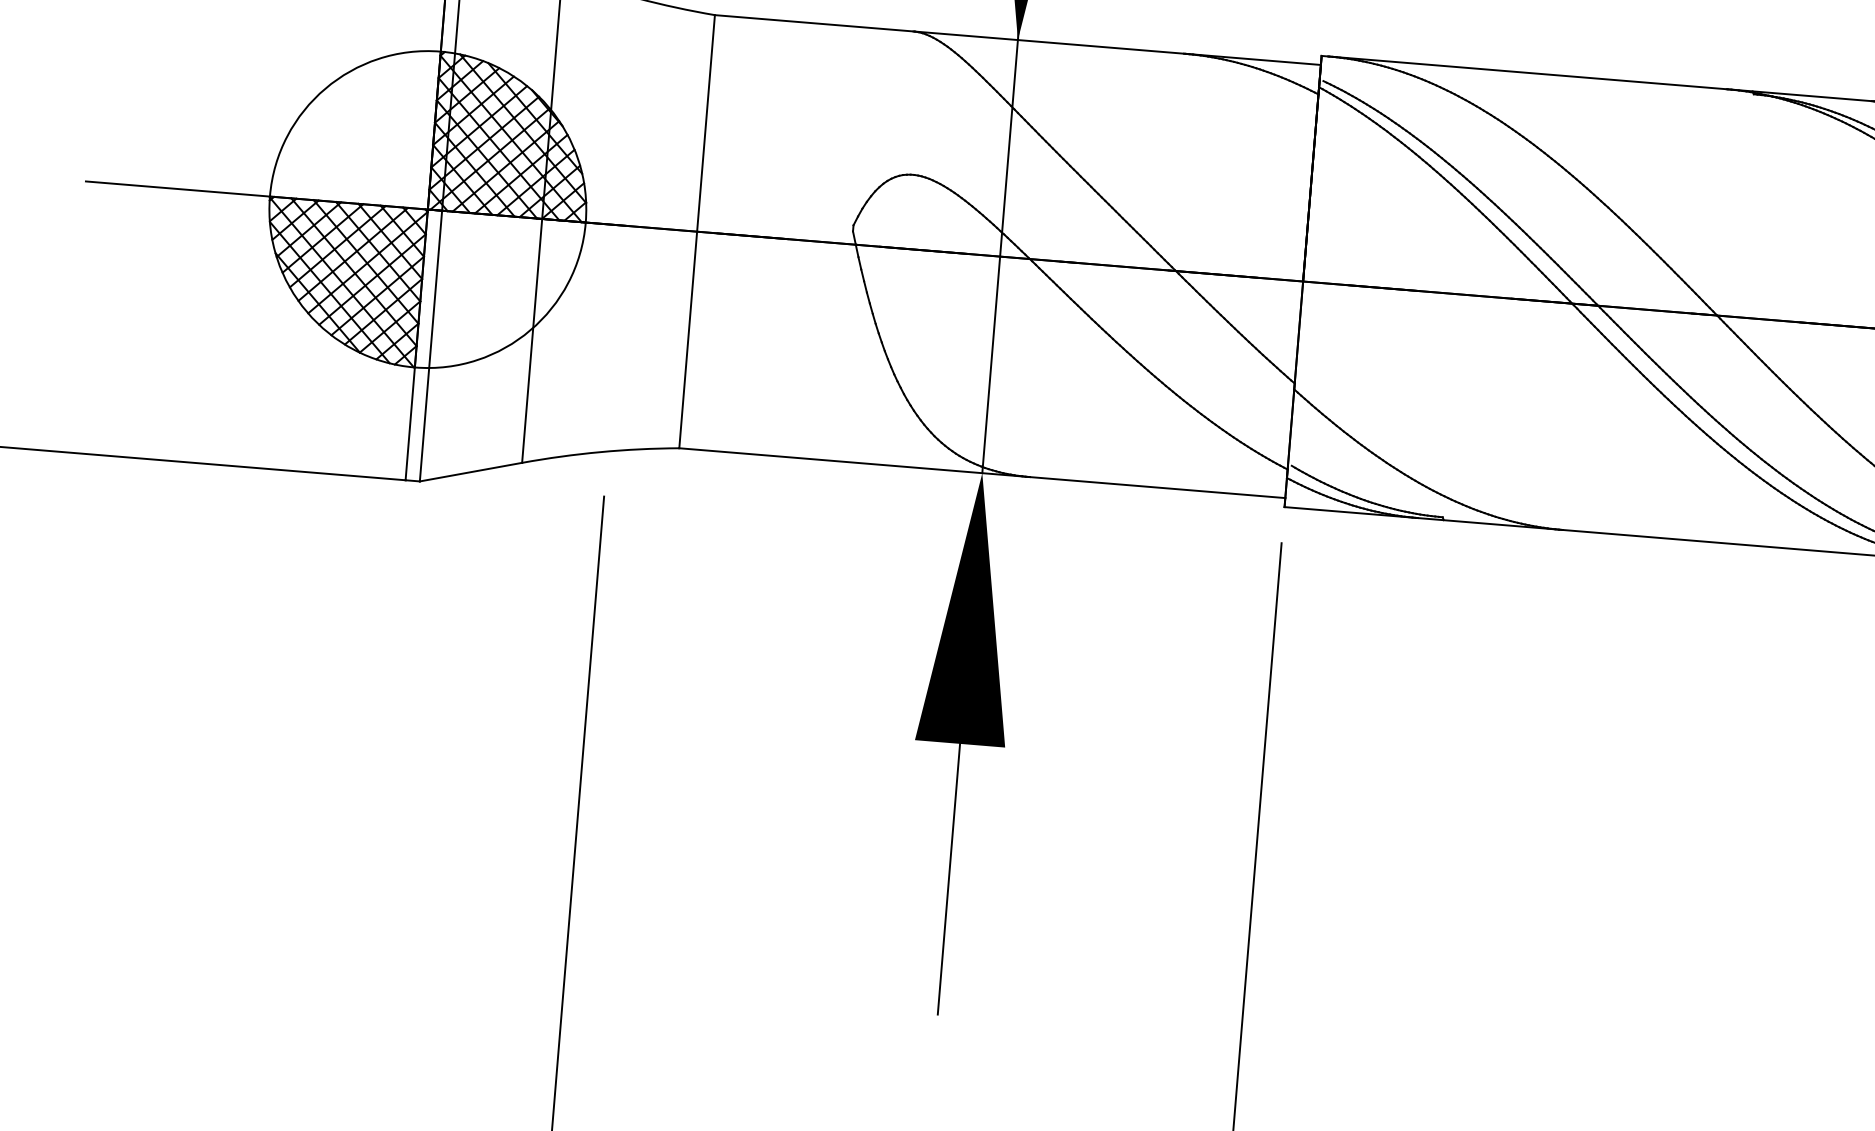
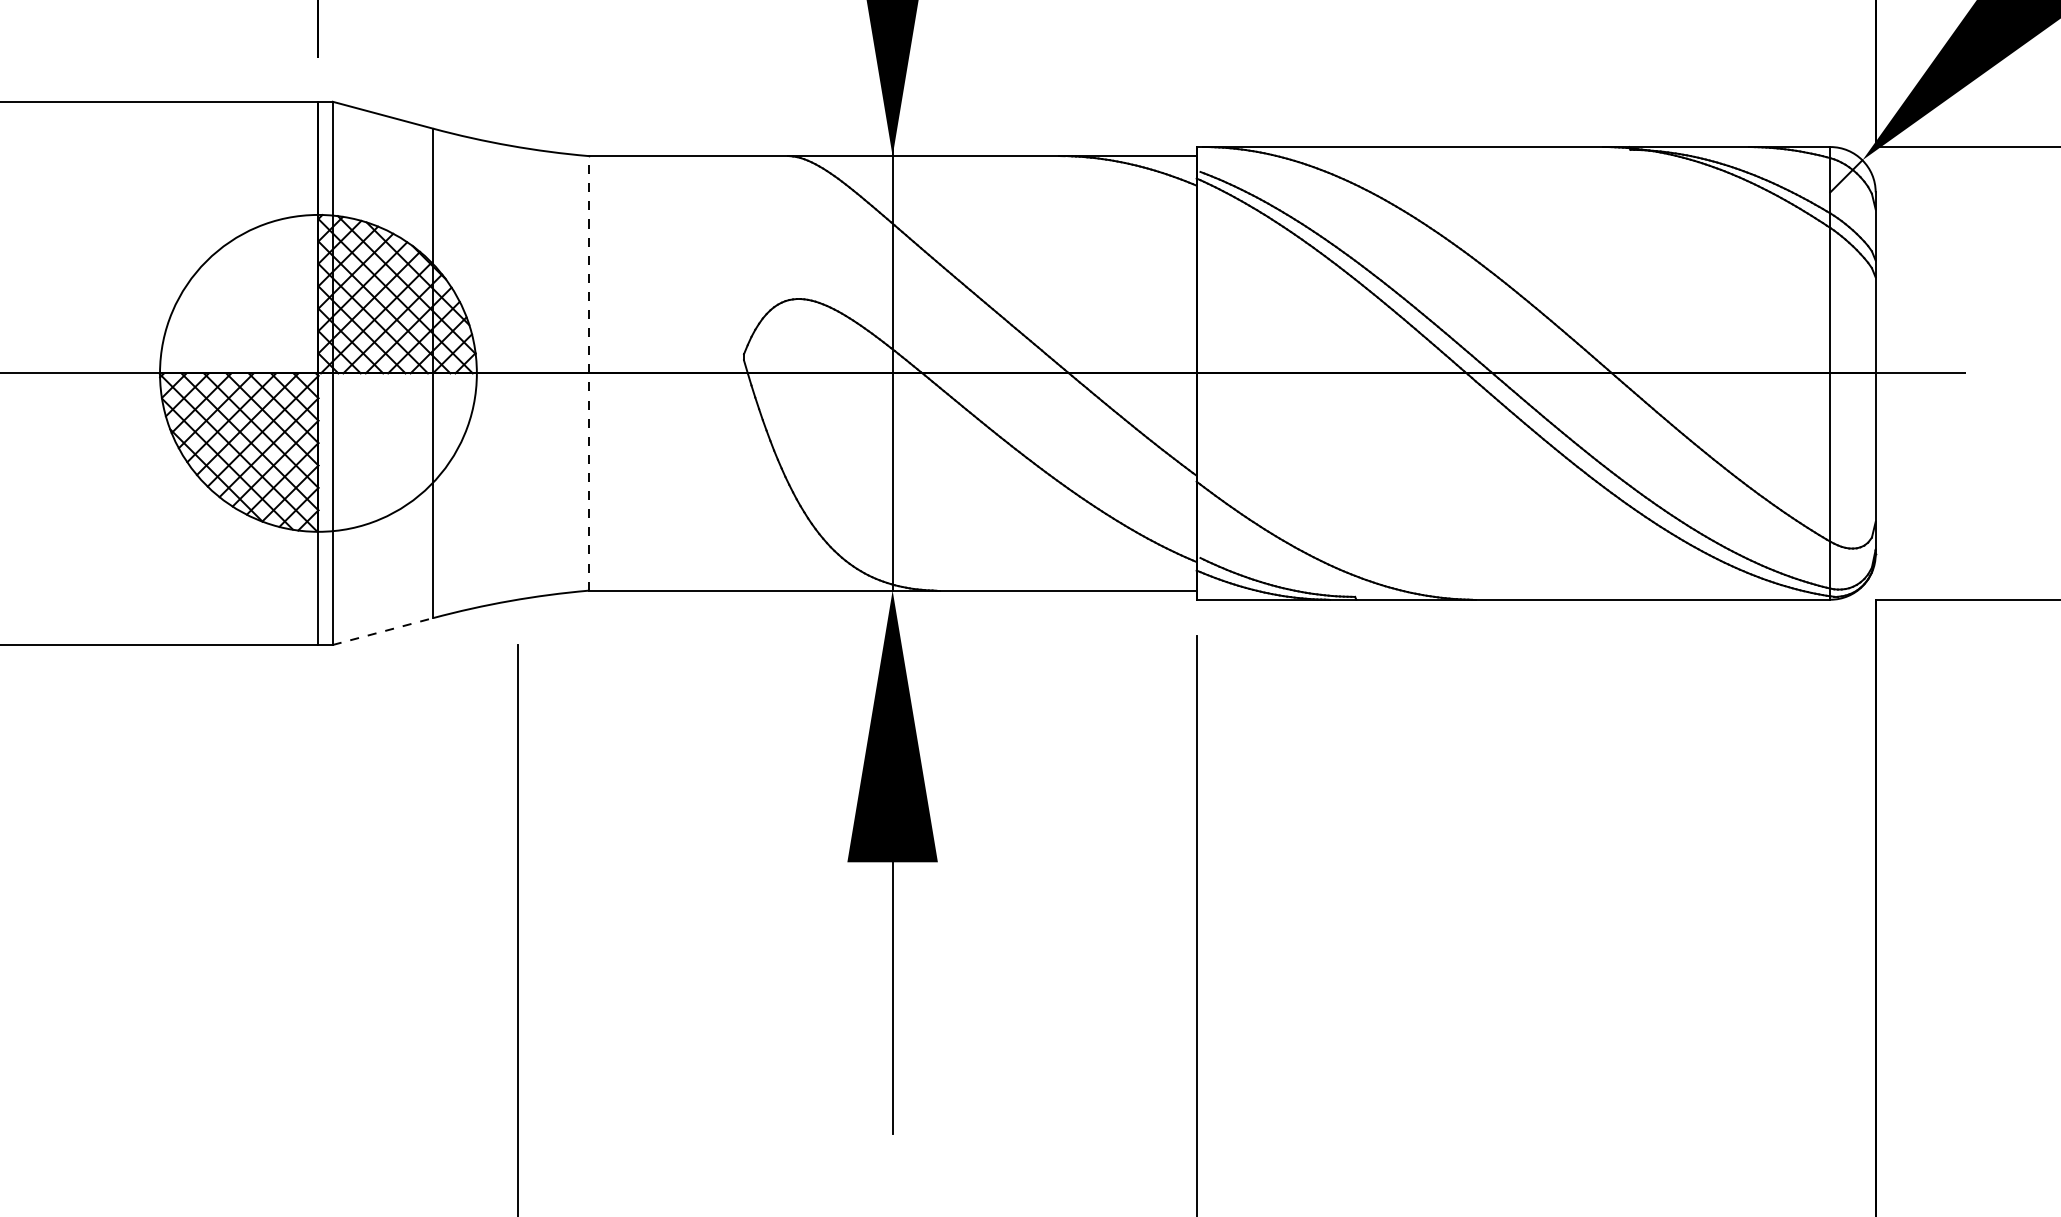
line: (697, 230) -> (588, 372), solid -> dashed
line: (470, 472) -> (382, 631), solid -> dashed

